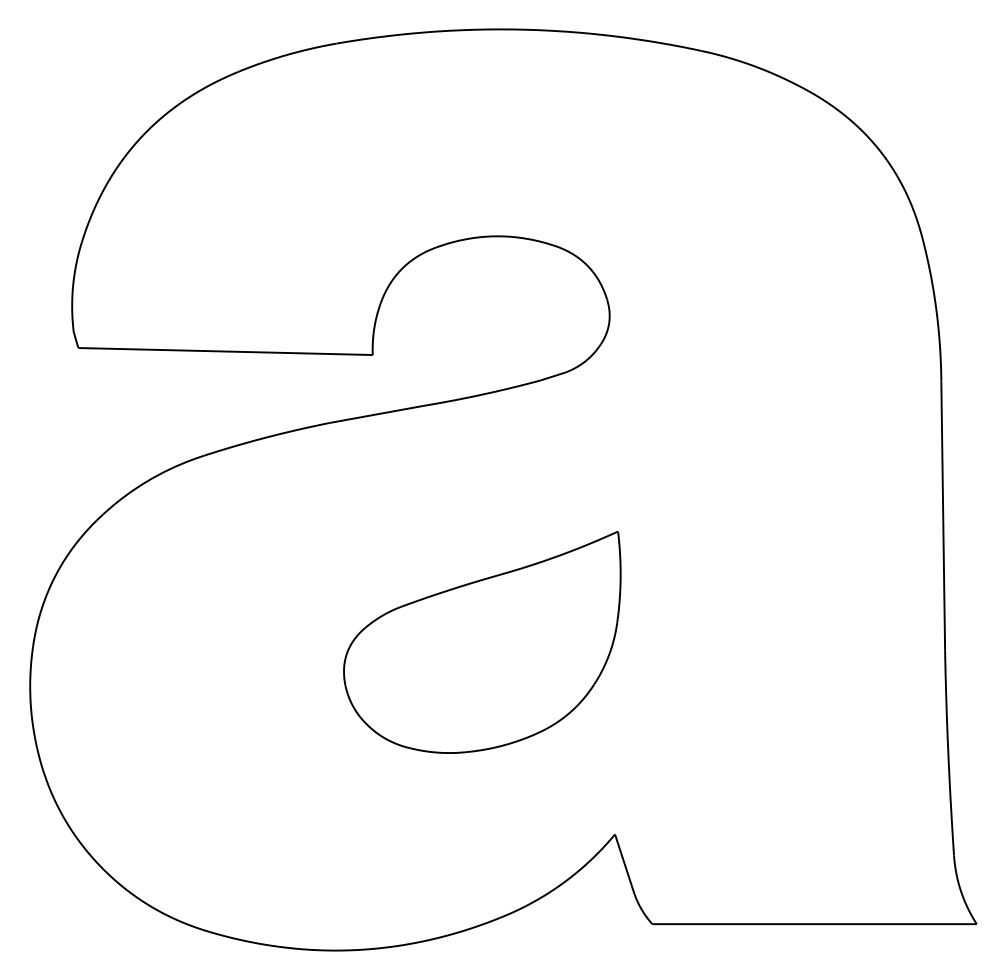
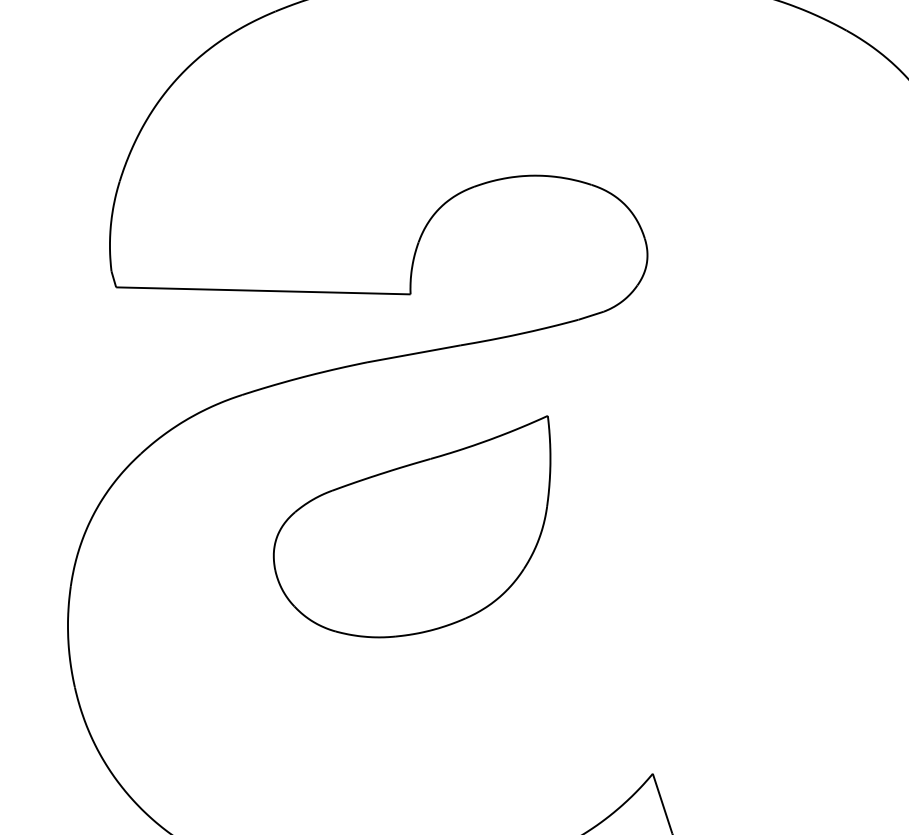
part: (482, 641) -> (412, 525), moved

